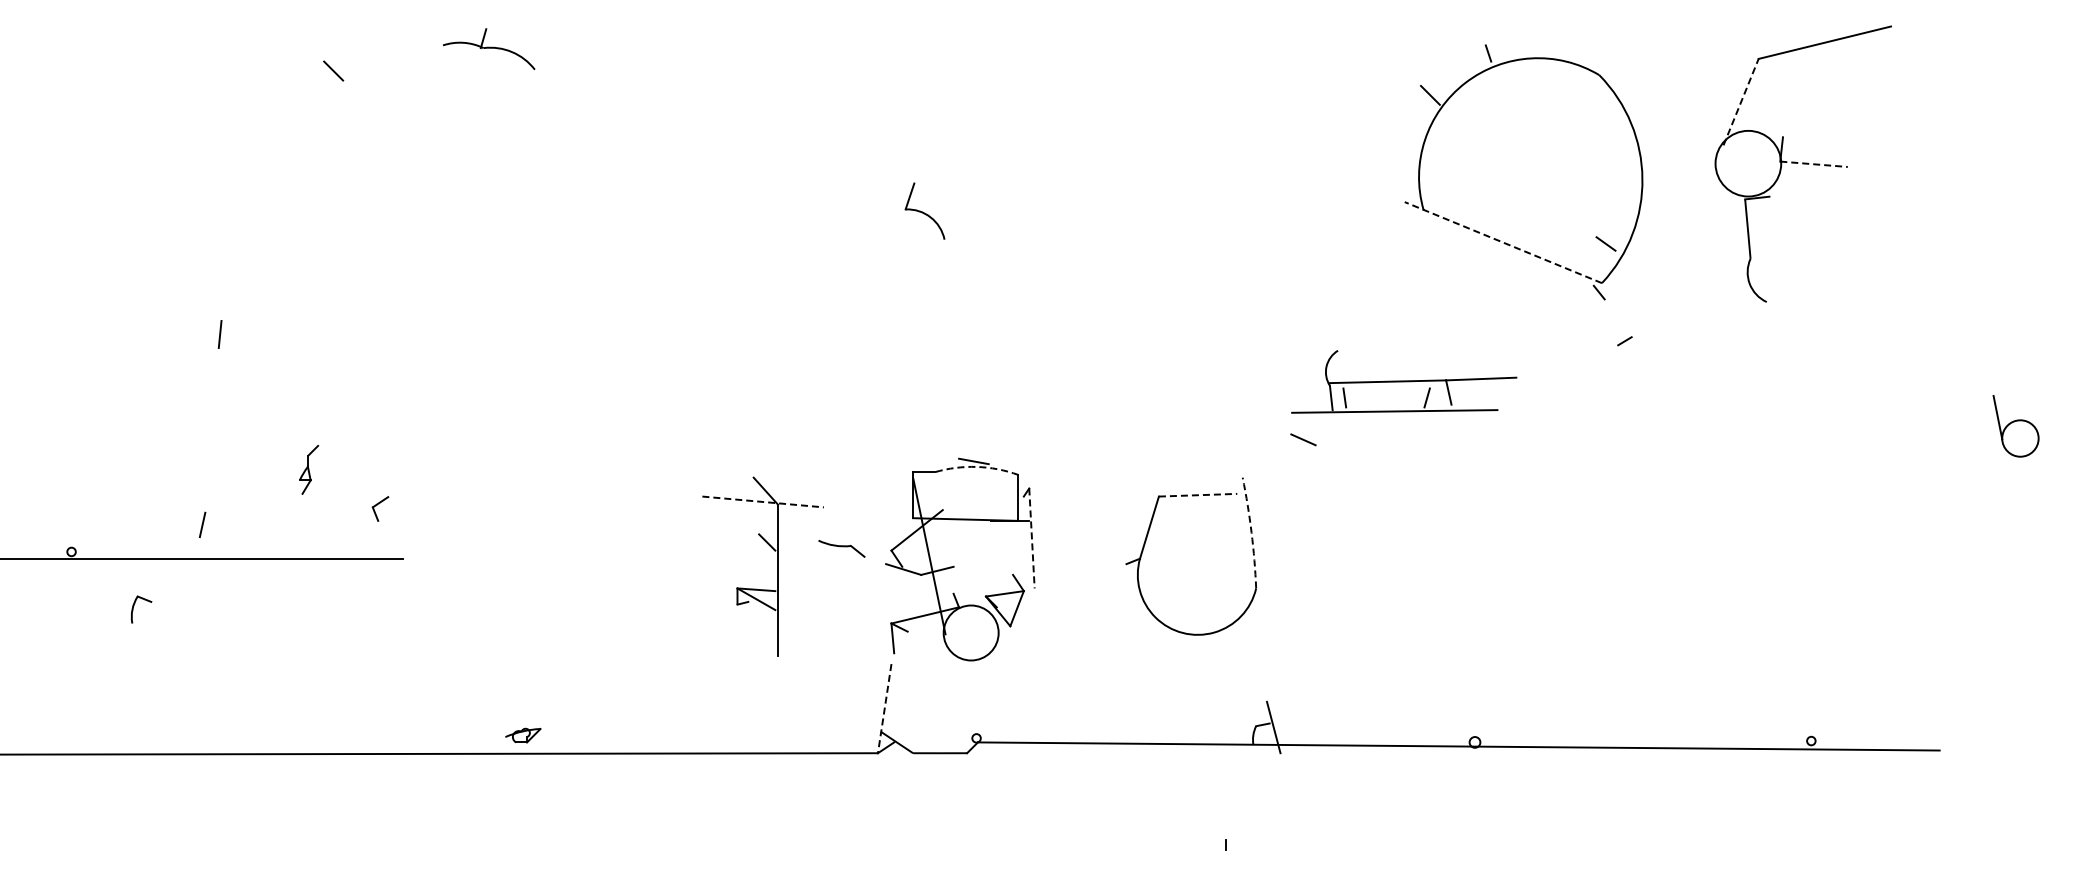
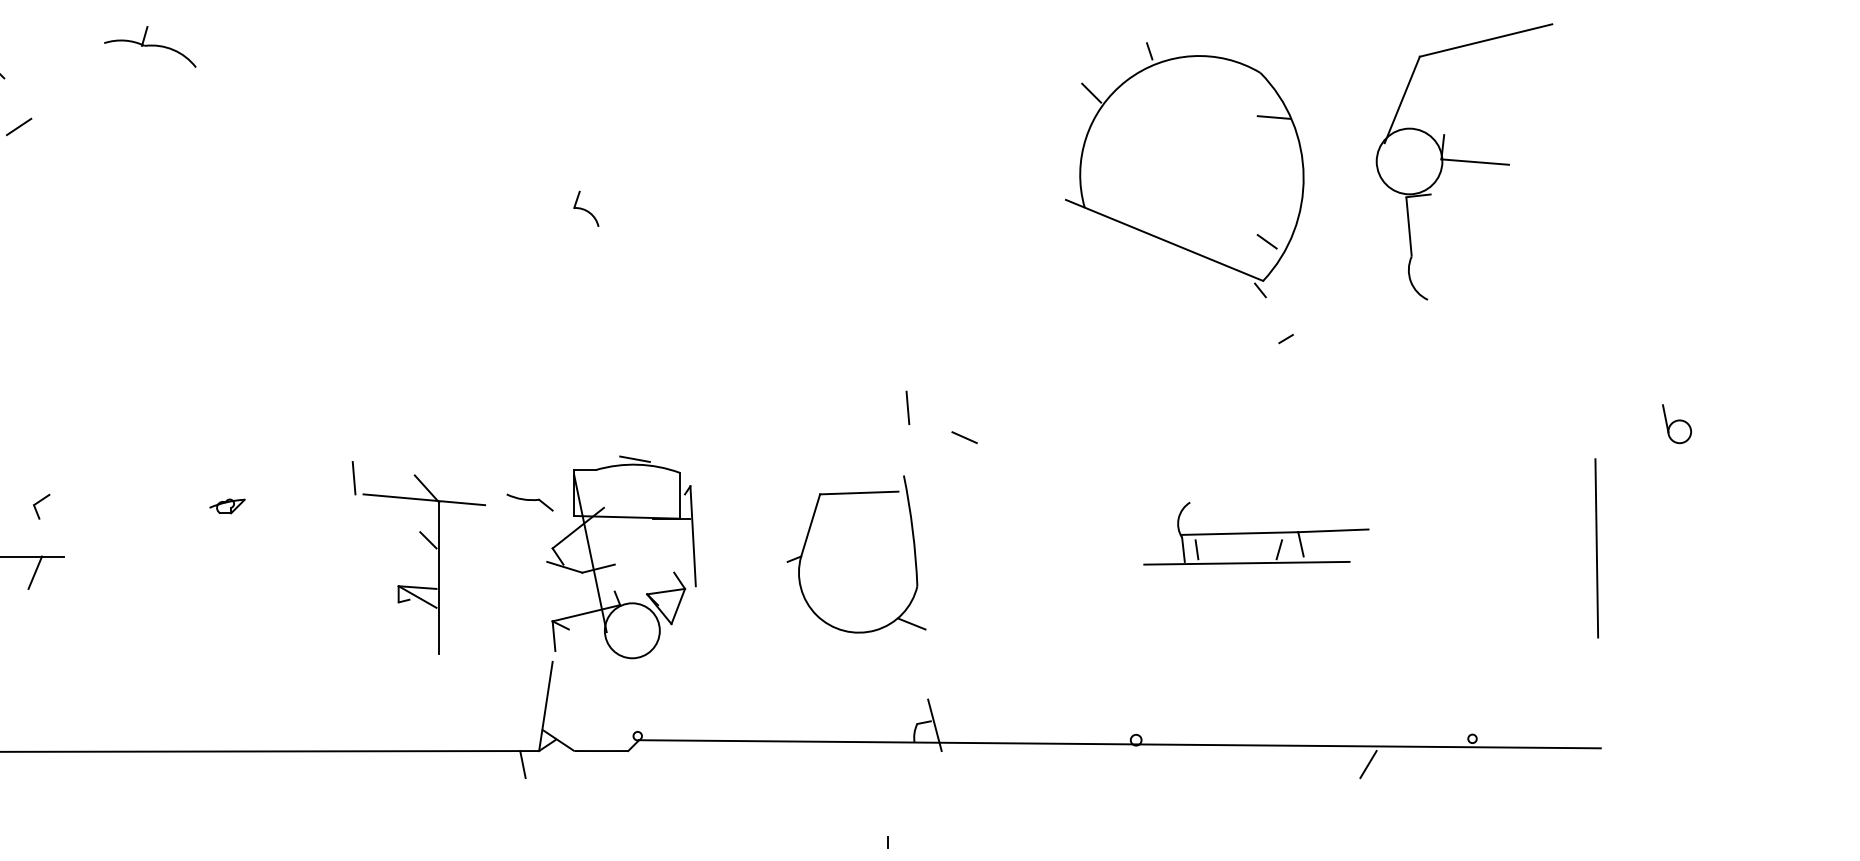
line: (1741, 102) -> (1402, 100), dashed -> solid
line: (1612, 119) -> (1273, 117), added
line: (357, 129) -> (18, 127), added
line: (1814, 164) -> (1475, 162), dashed -> solid
part: (925, 211) -> (586, 209), size x0.62
line: (1503, 242) -> (1164, 240), dashed -> solid
part: (1404, 381) -> (1256, 533), moved
line: (1246, 409) -> (907, 407), added
part: (2015, 426) -> (1676, 424), size x0.62
arc: (976, 466) -> (637, 464), dashed -> solid
line: (692, 480) -> (353, 478), added
line: (1198, 495) -> (859, 493), dashed -> solid
line: (763, 502) -> (424, 500), dashed -> solid
arc: (1251, 532) -> (912, 530), dashed -> solid
line: (1031, 538) -> (692, 536), dashed -> solid
part: (841, 548) -> (529, 502), moved
line: (1935, 550) -> (1596, 548), added
line: (373, 574) -> (34, 572), added
line: (1250, 625) -> (911, 623), added
line: (884, 709) -> (545, 707), dashed -> solid
part: (523, 735) -> (227, 506), moved
line: (861, 766) -> (522, 764), added
line: (1707, 766) -> (1368, 764), added

